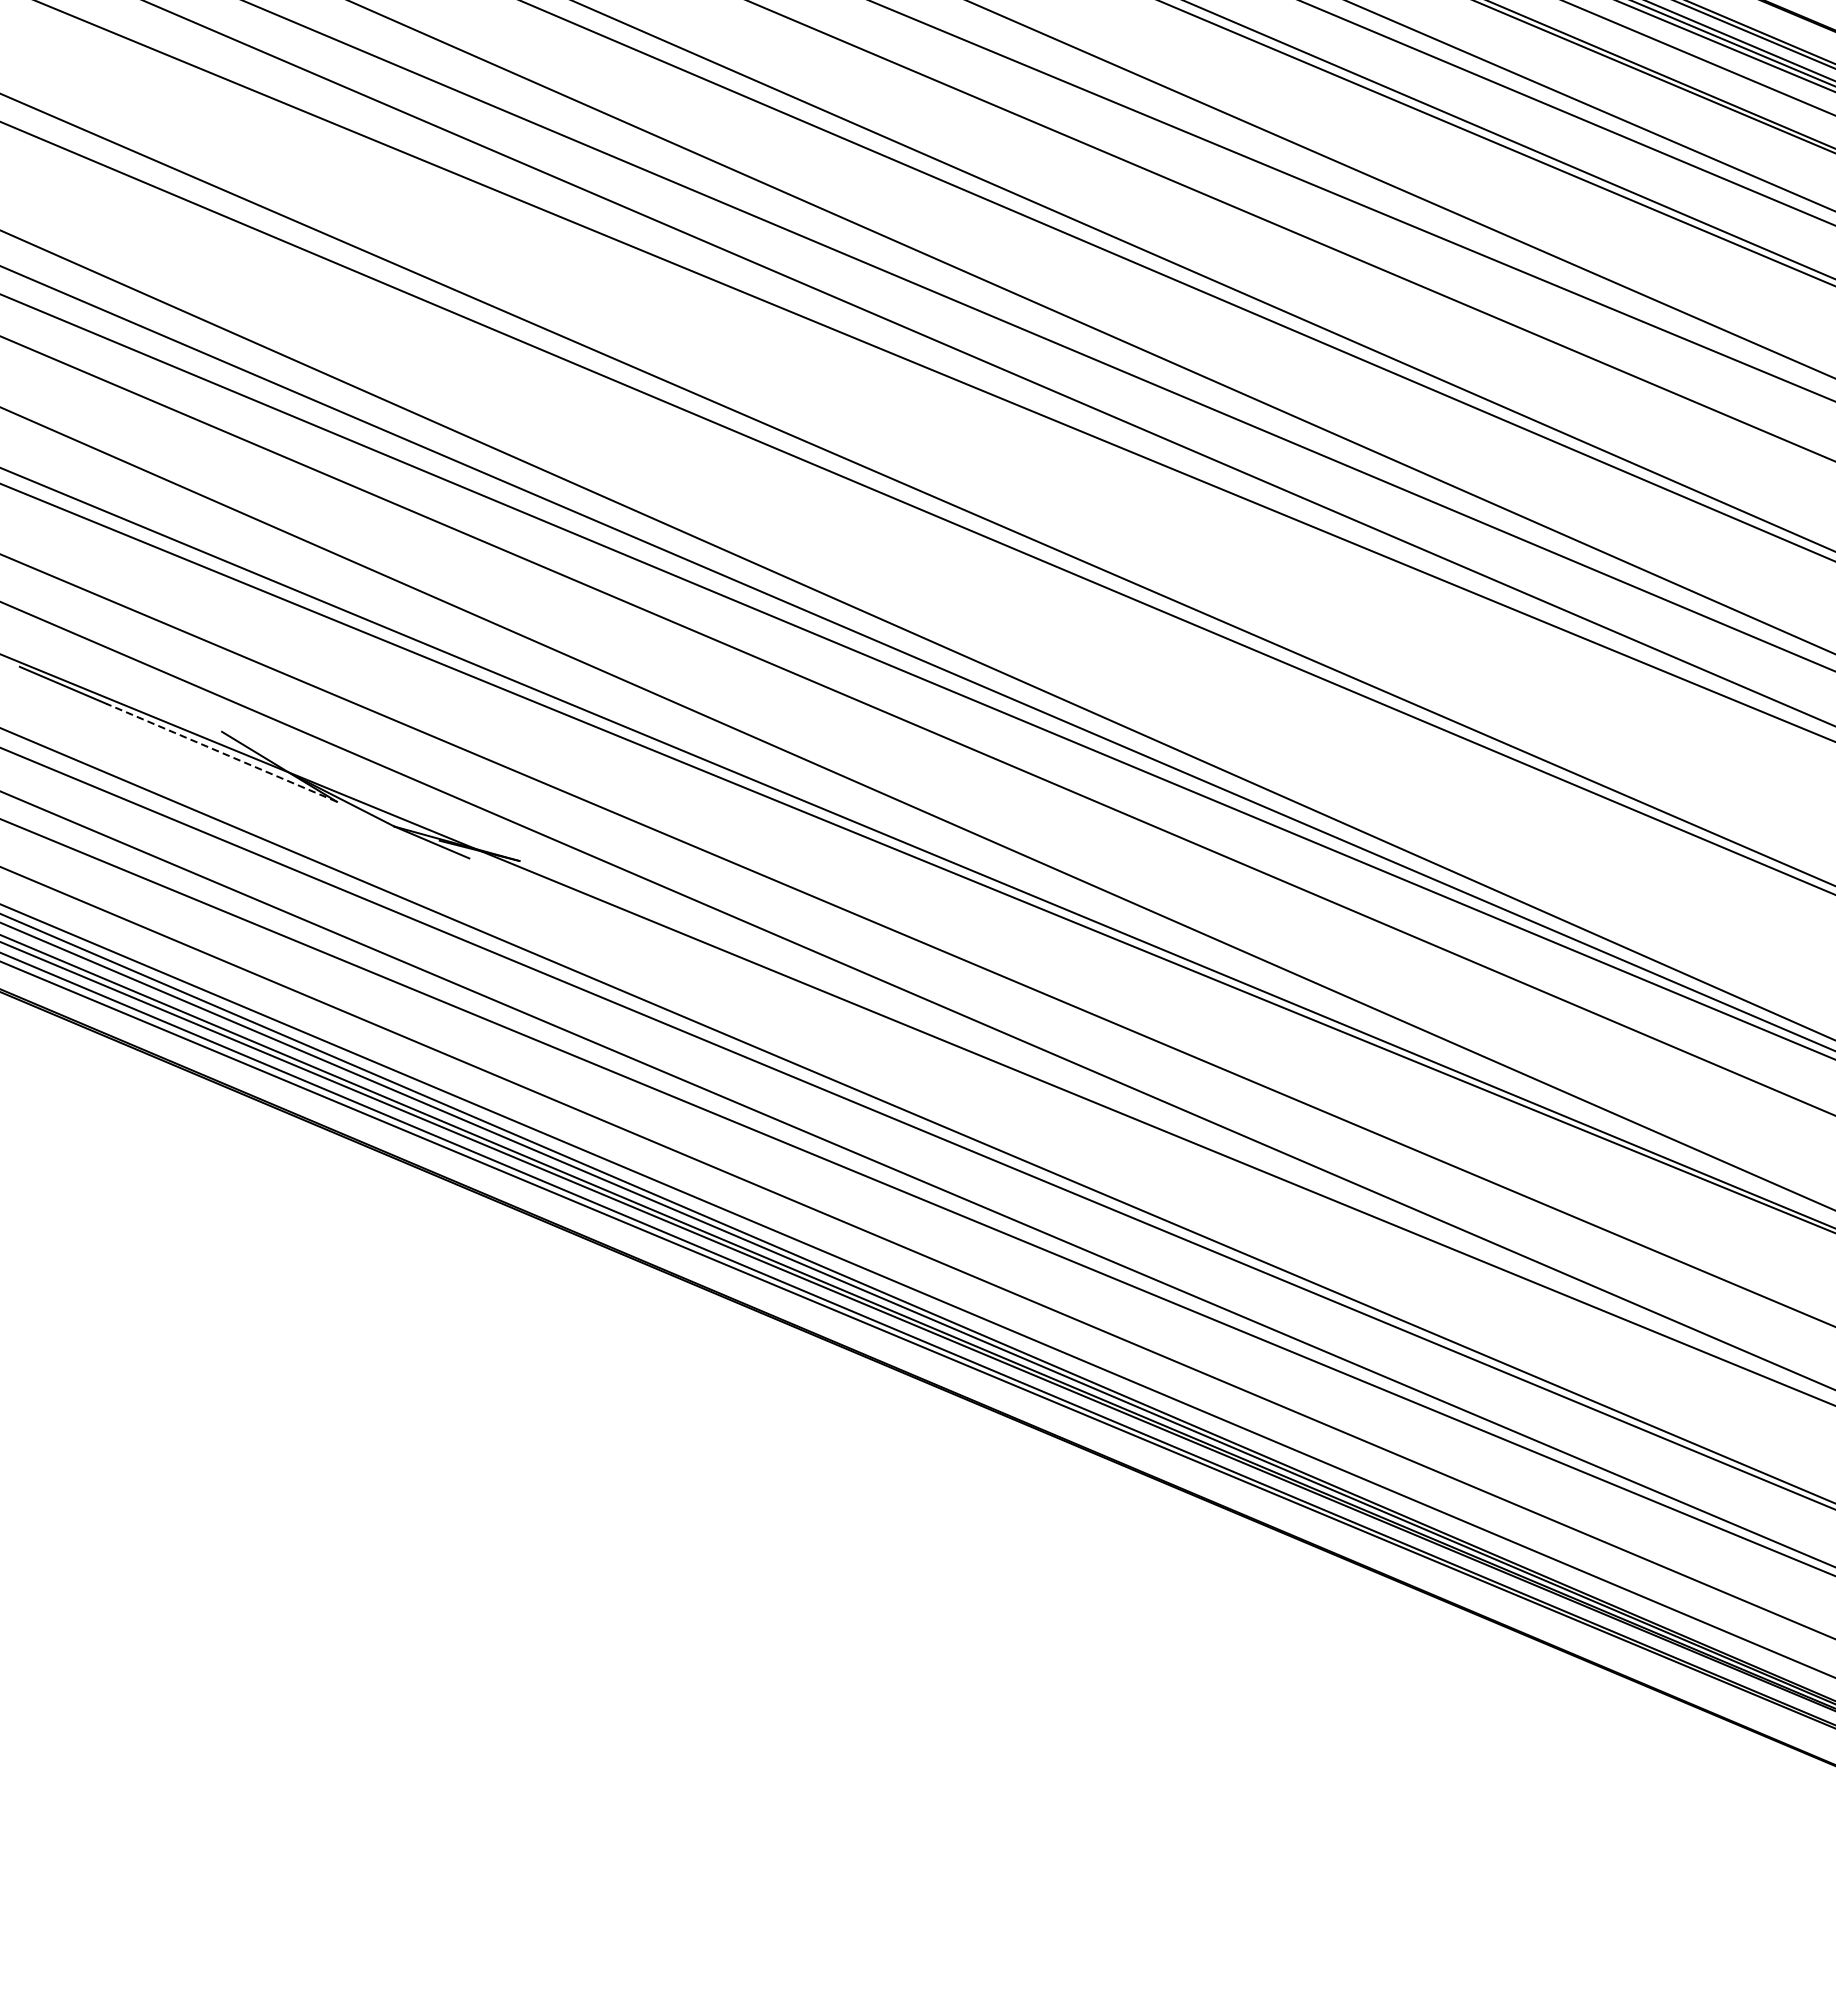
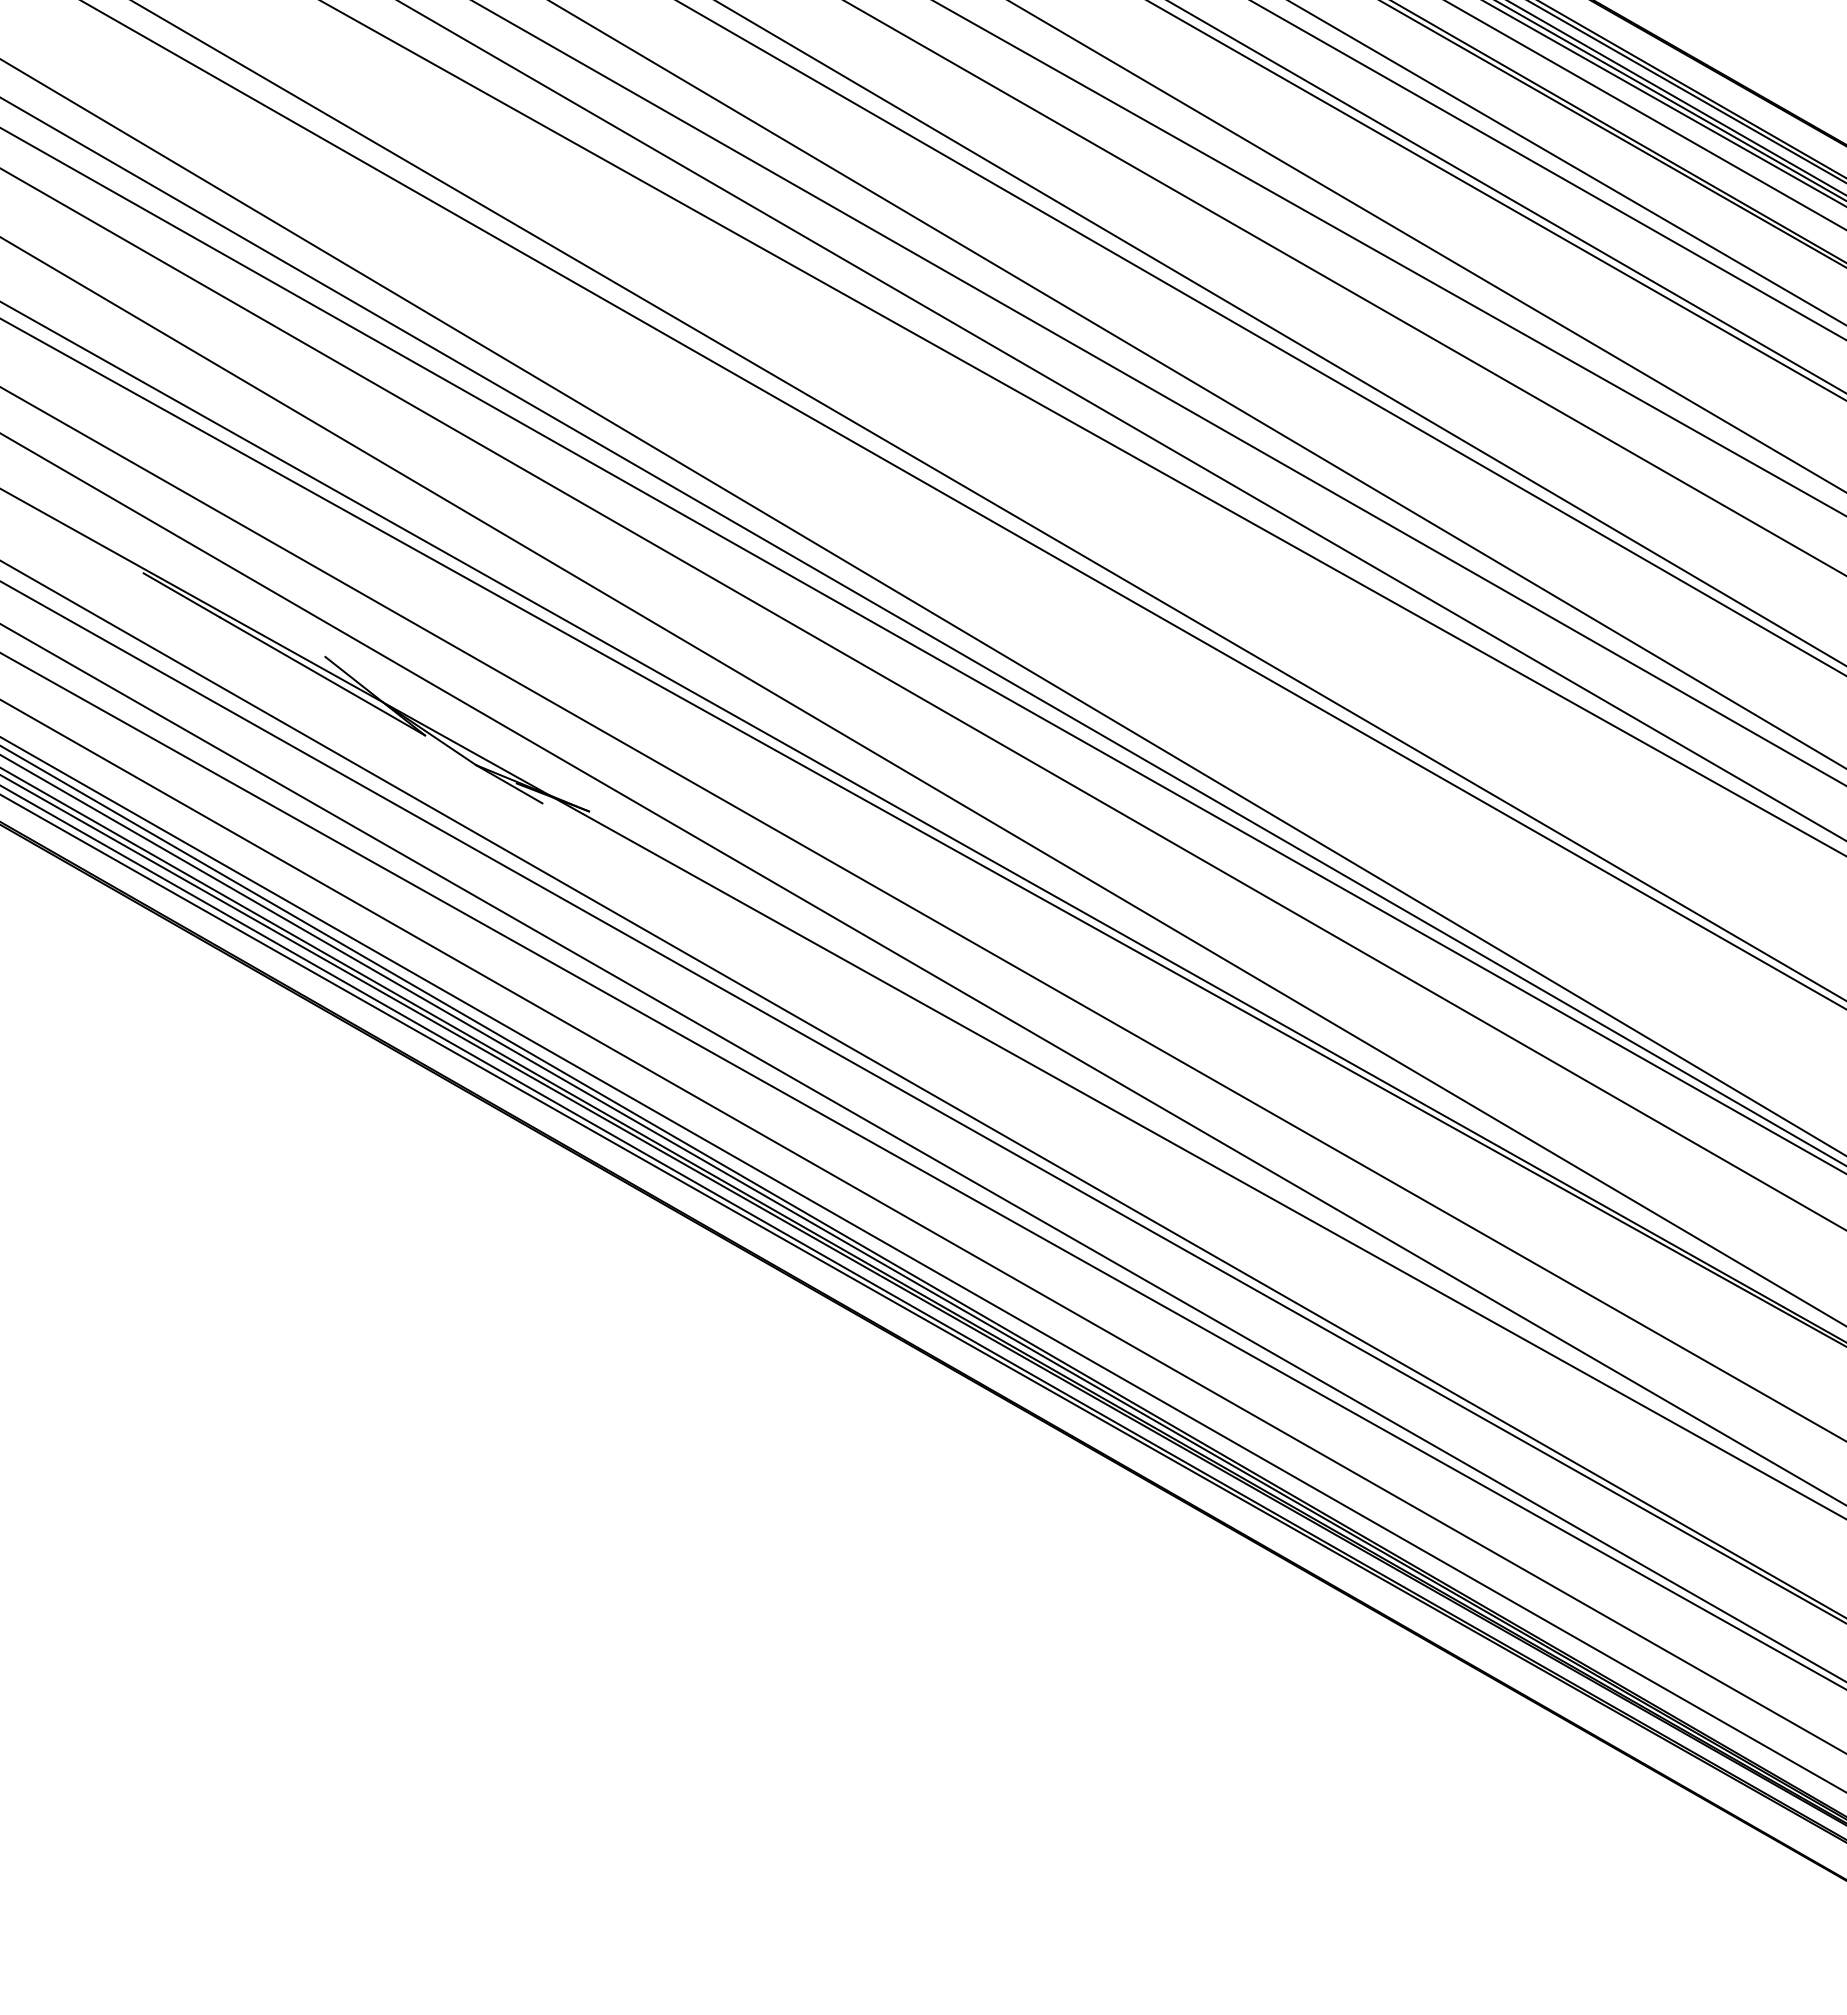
line: (221, 752) -> (322, 676), dashed -> solid

